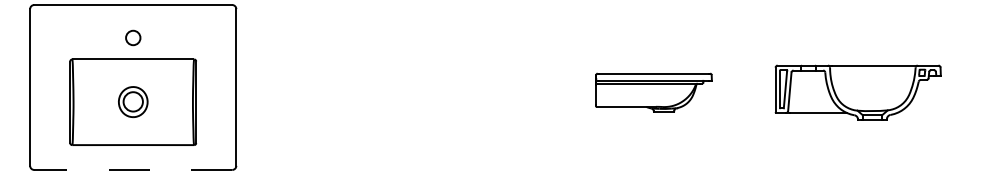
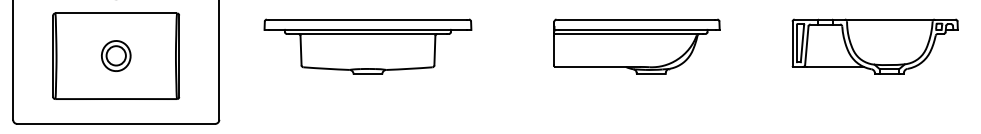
part: (384, 92) -> (367, 46), added
part: (653, 92) -> (636, 46), size x1.43
part: (857, 92) -> (874, 46), moved
line: (133, 169) -> (116, 123), dashed -> solid

